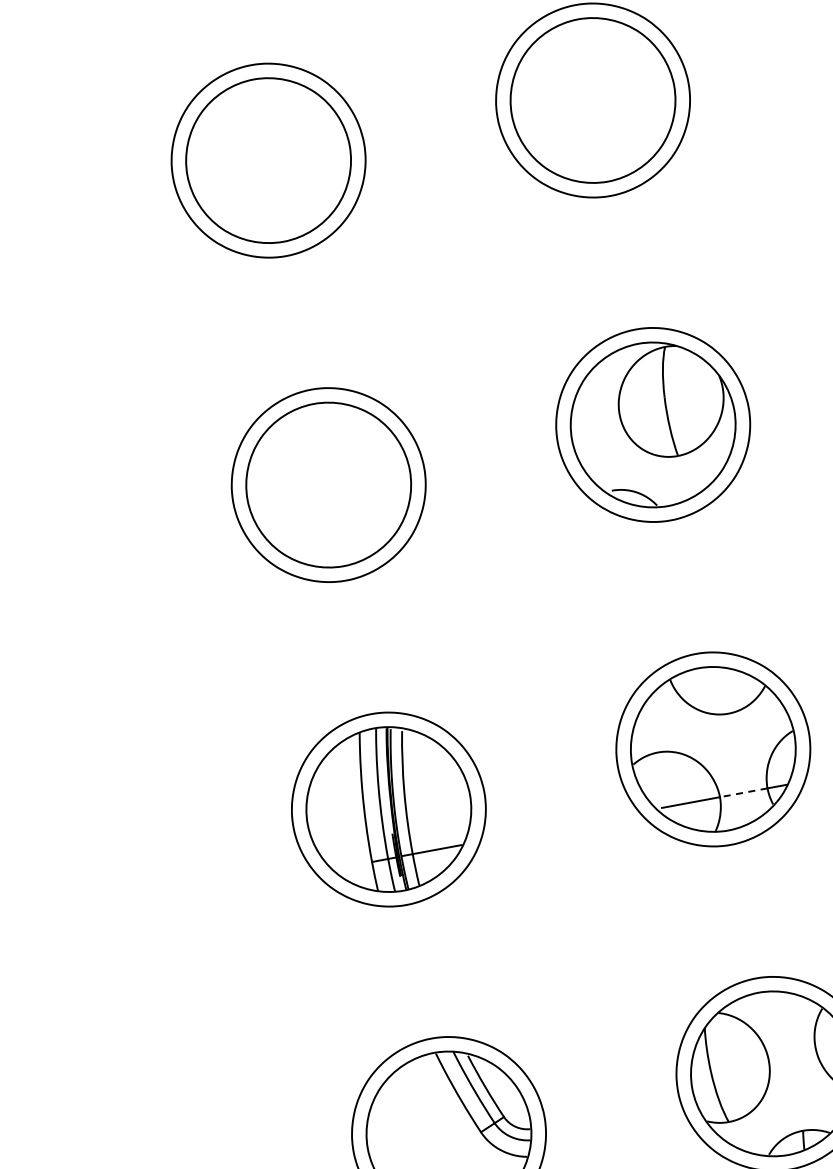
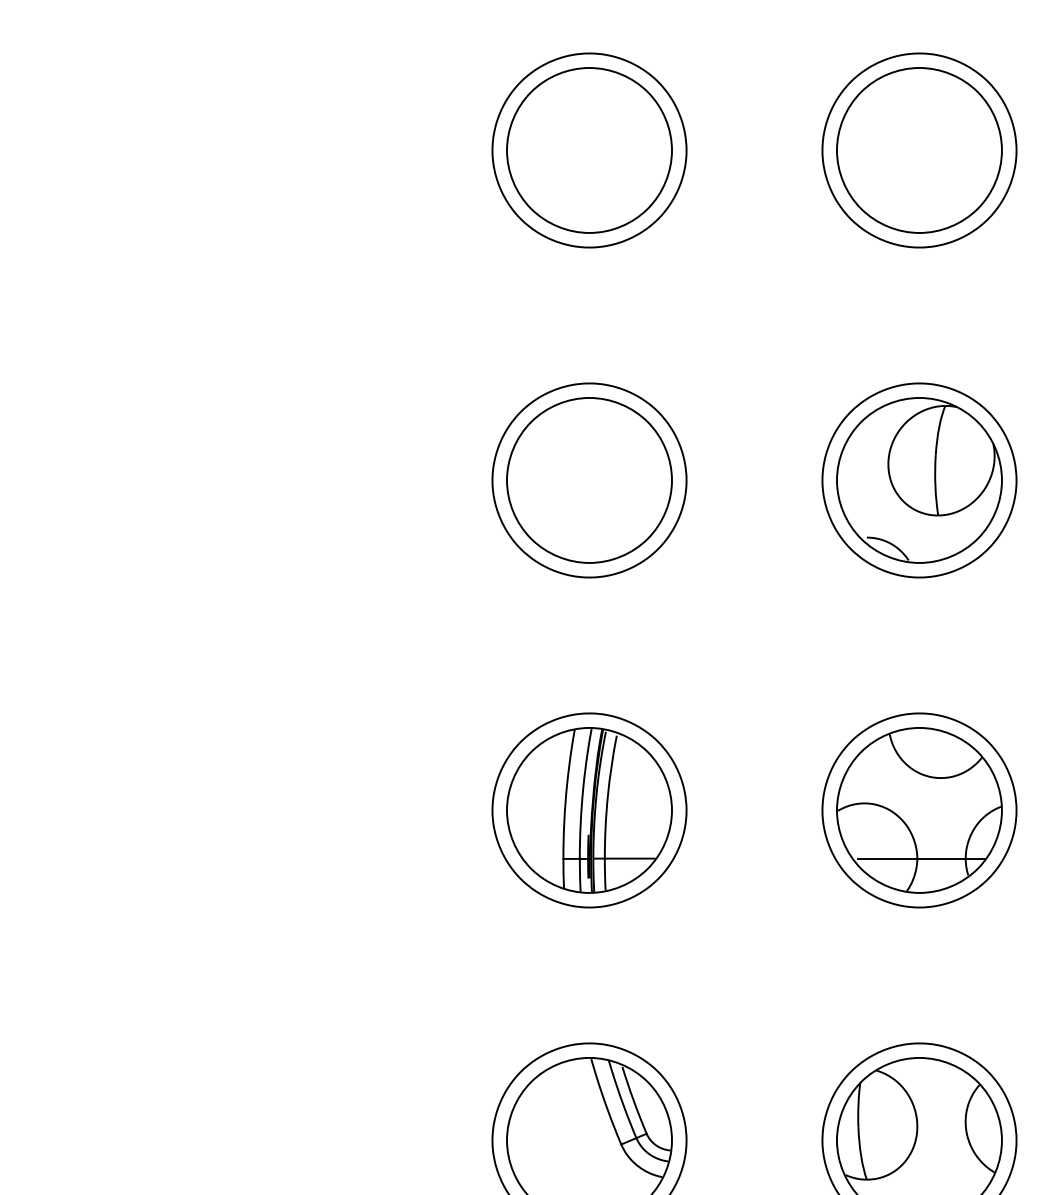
line: (743, 792) -> (941, 858), dashed -> solid

